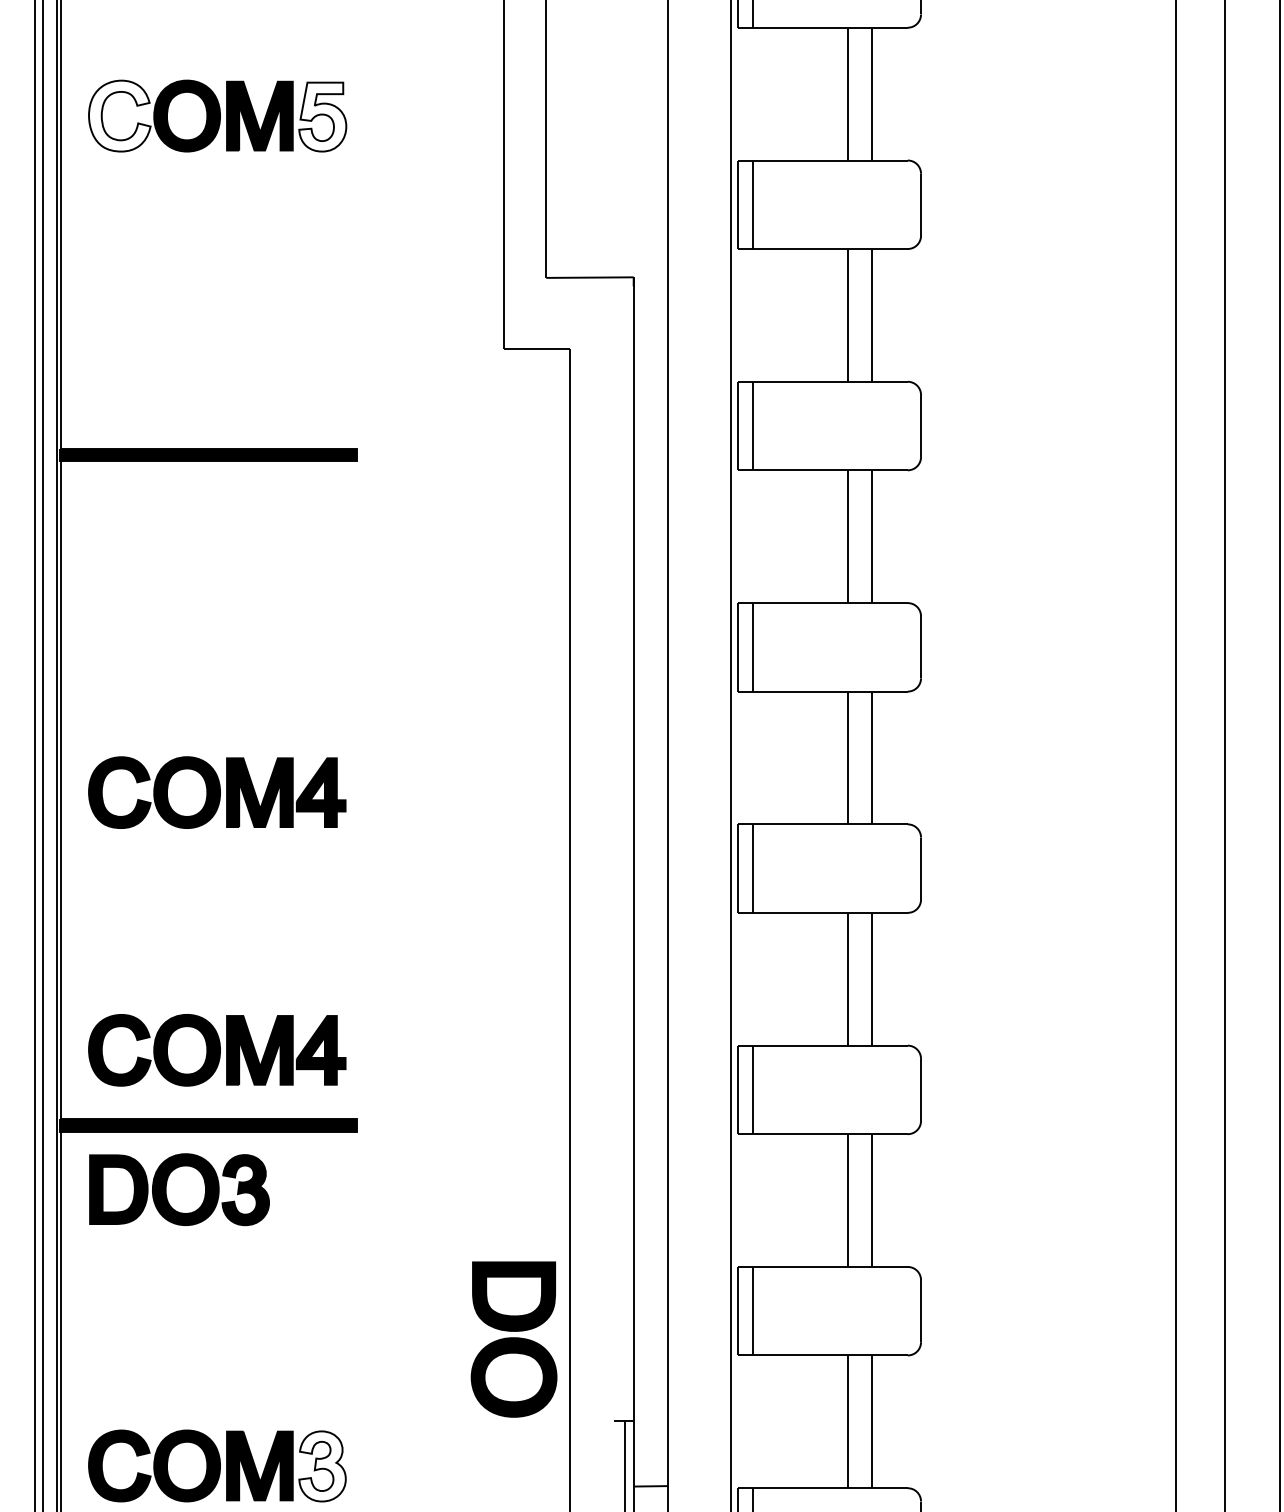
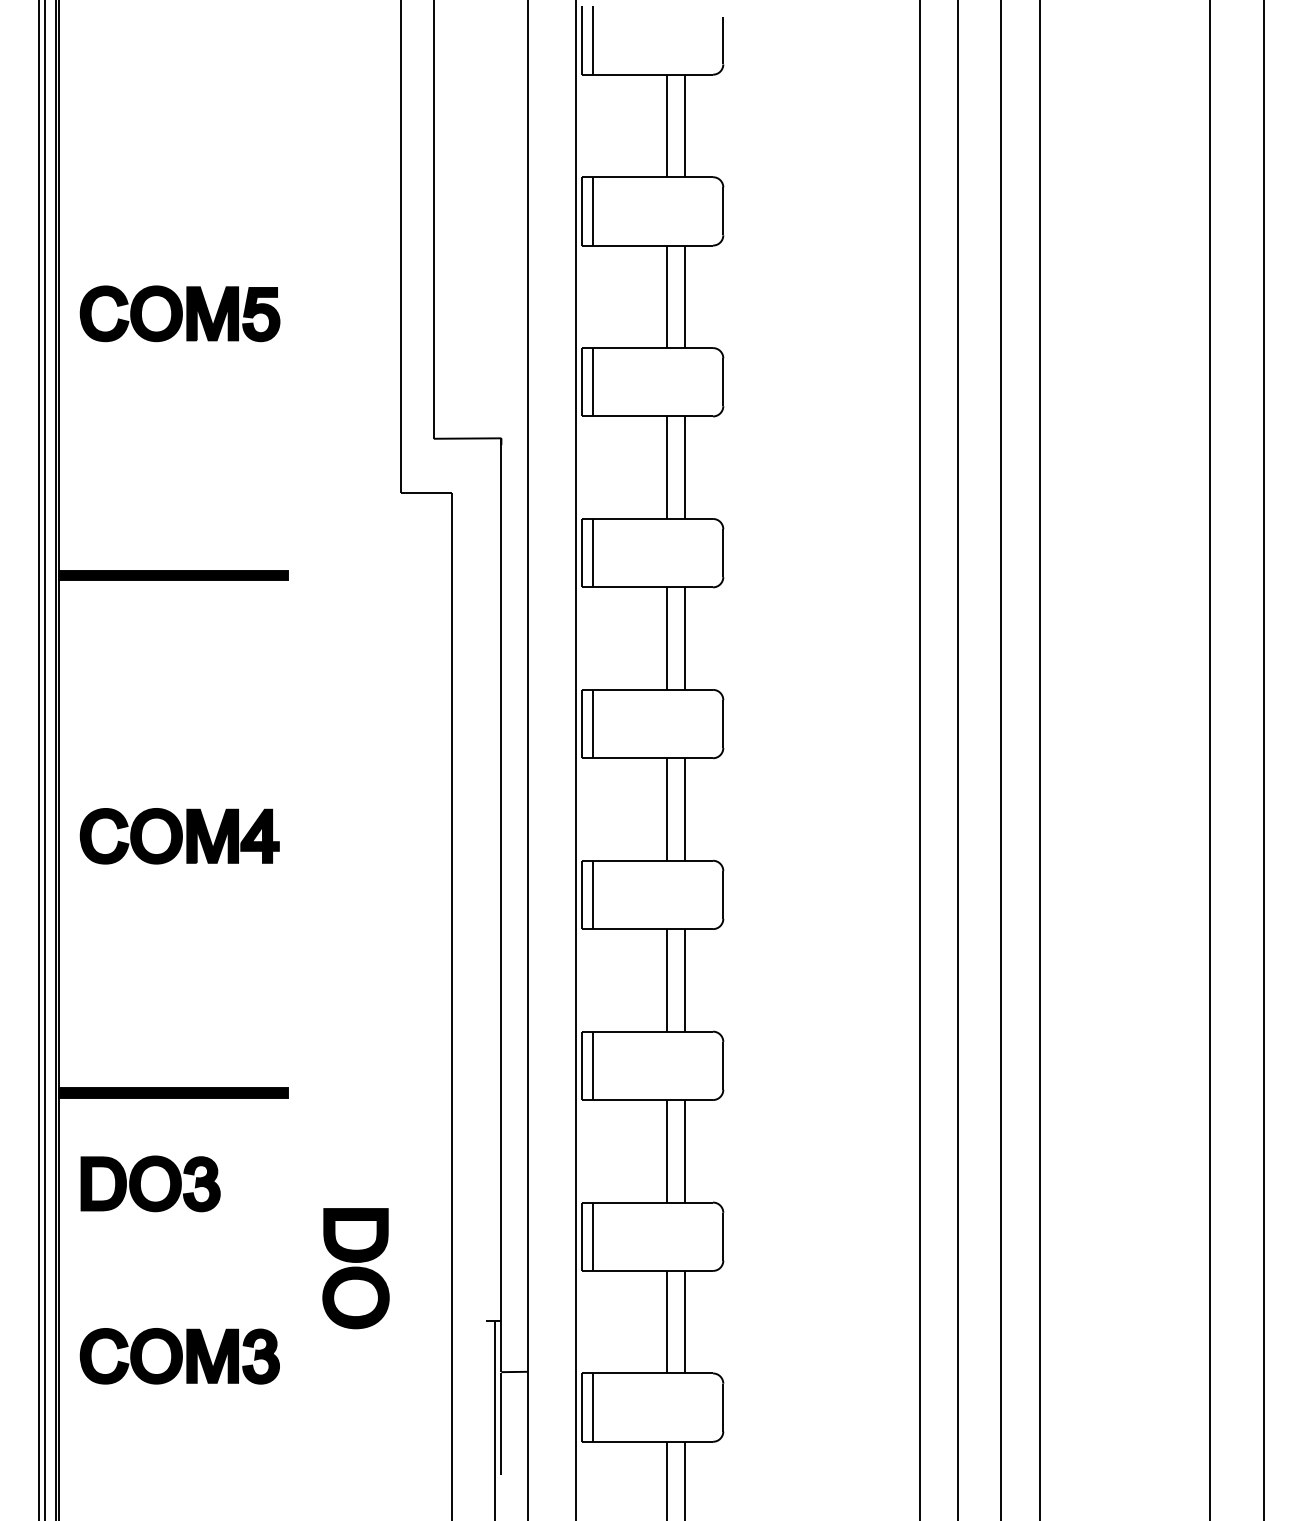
fill: (119, 115) -> (104, 313), added
fill: (323, 116) -> (261, 314), added
part: (216, 1050) -> (179, 1035), removed
part: (179, 1189) -> (150, 1183), moved
part: (513, 1339) -> (355, 1268), moved
fill: (323, 1466) -> (261, 1356), added

